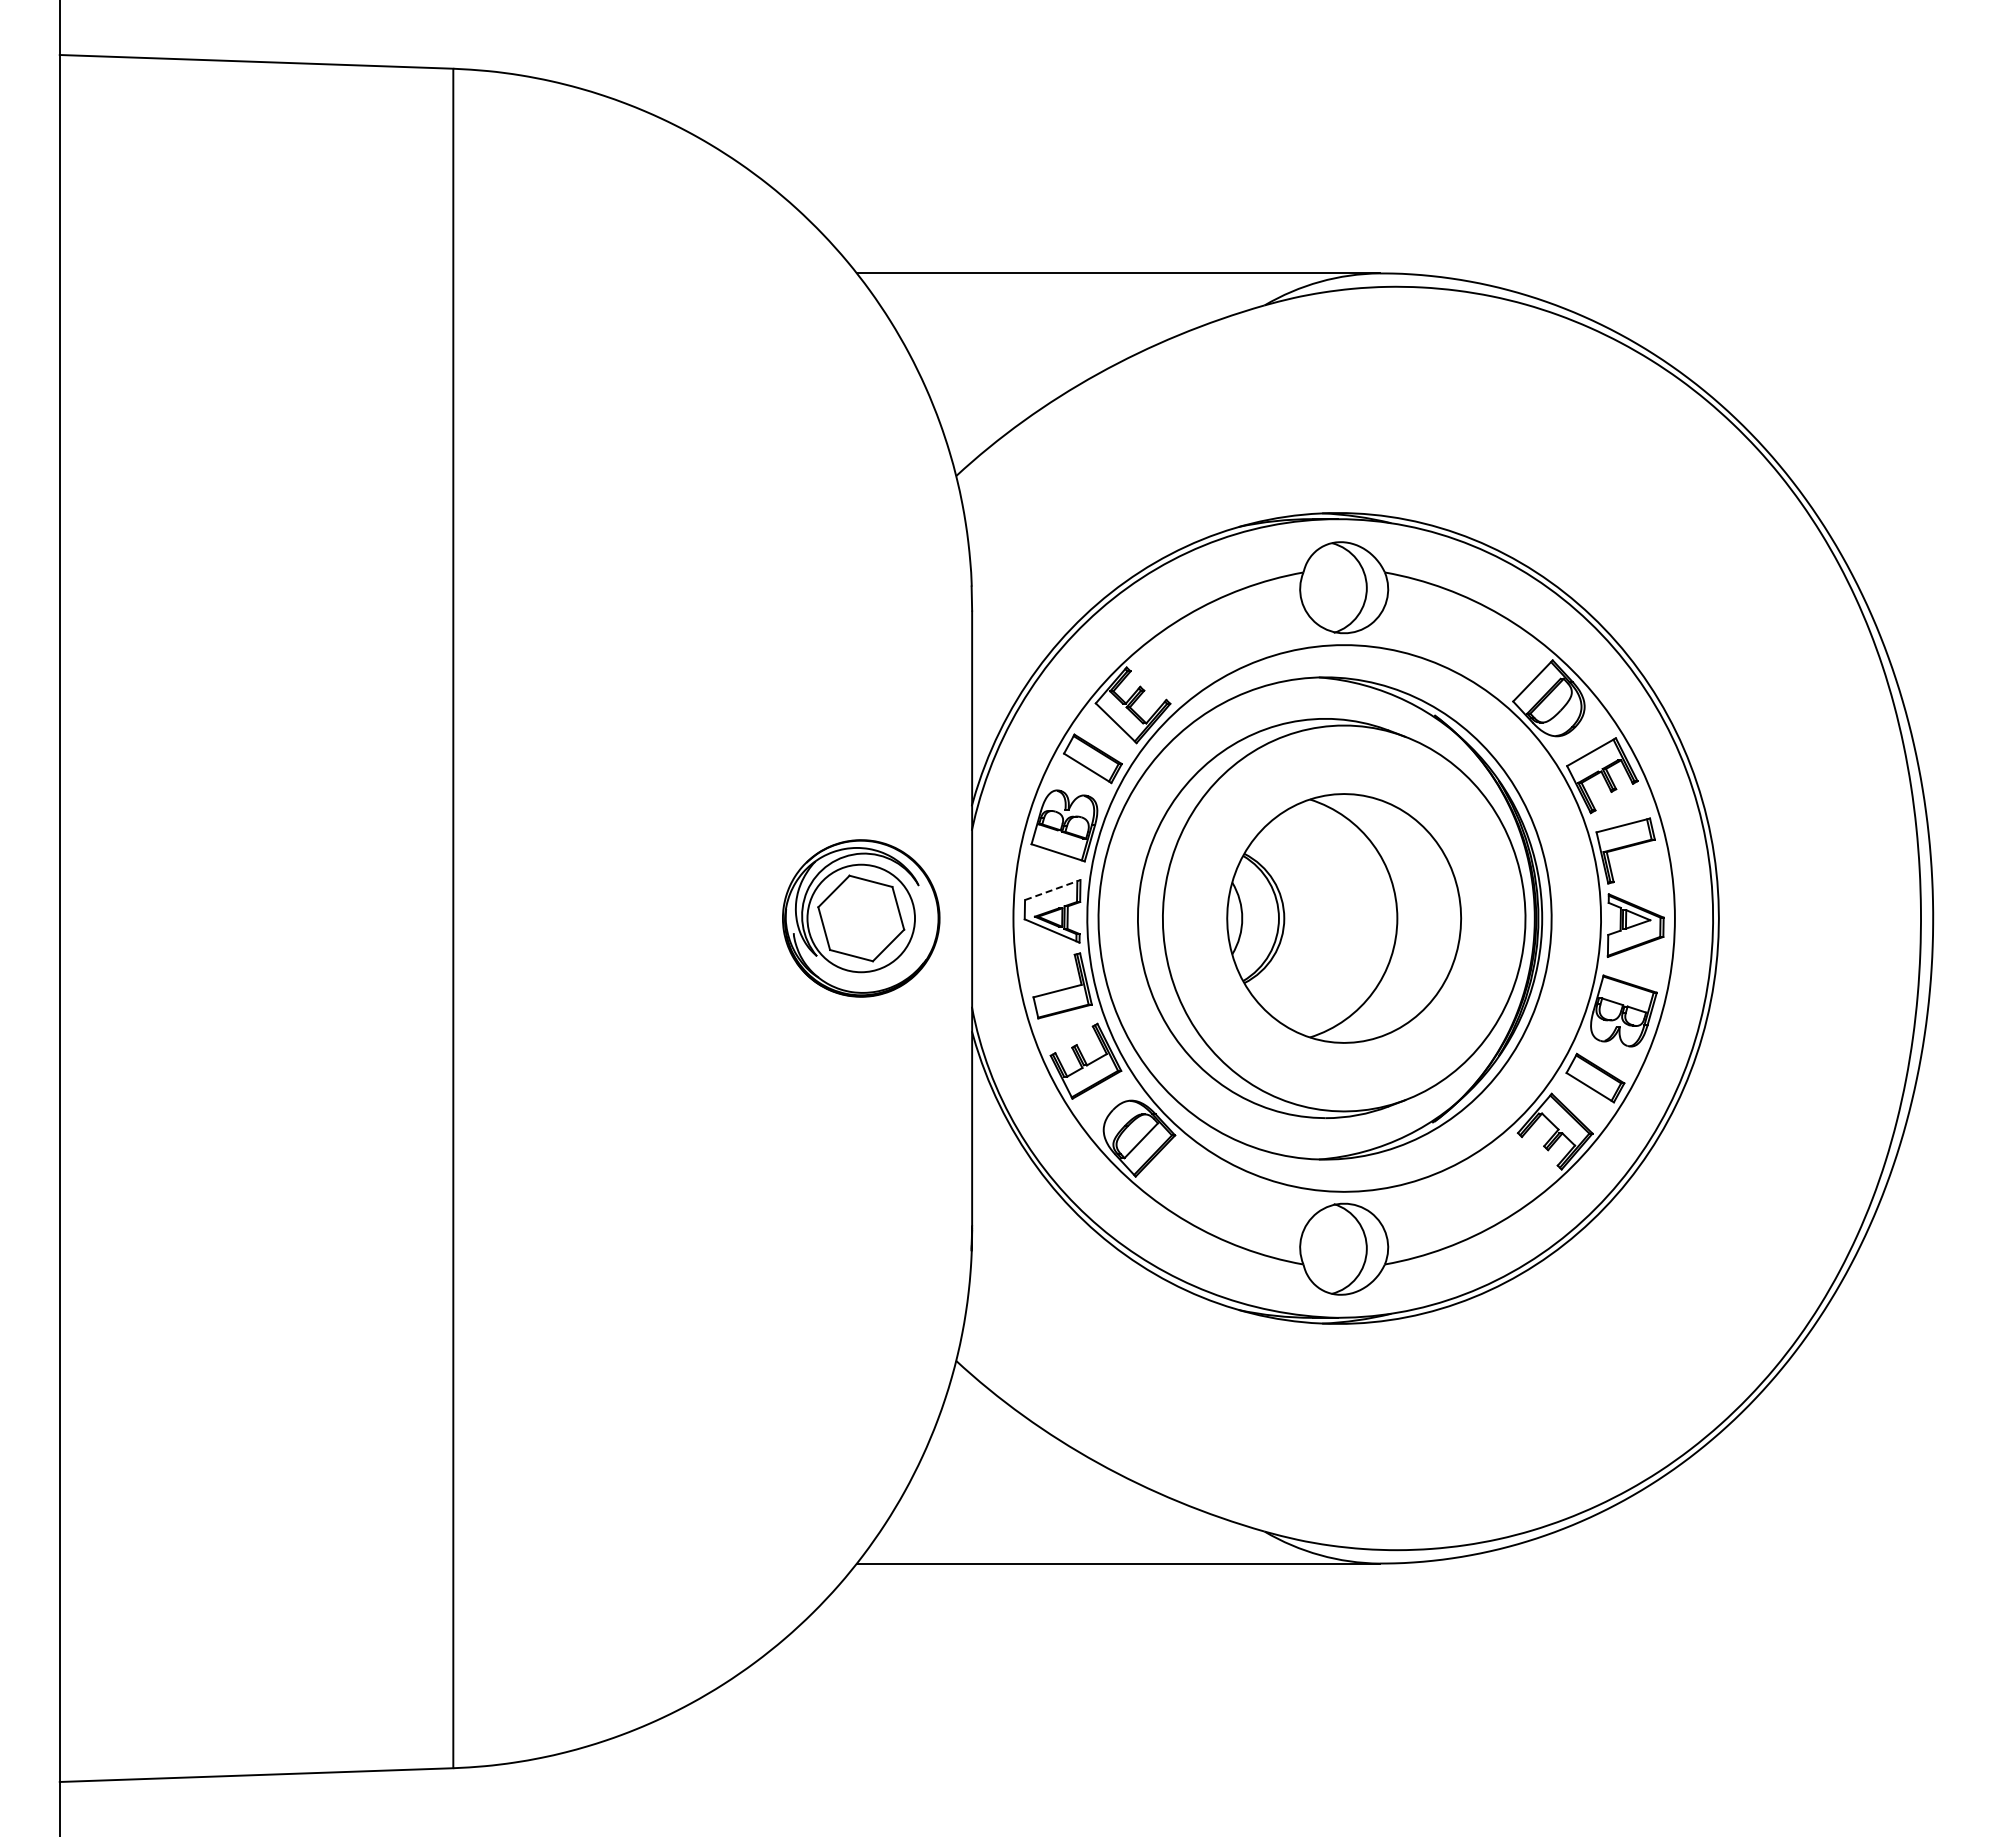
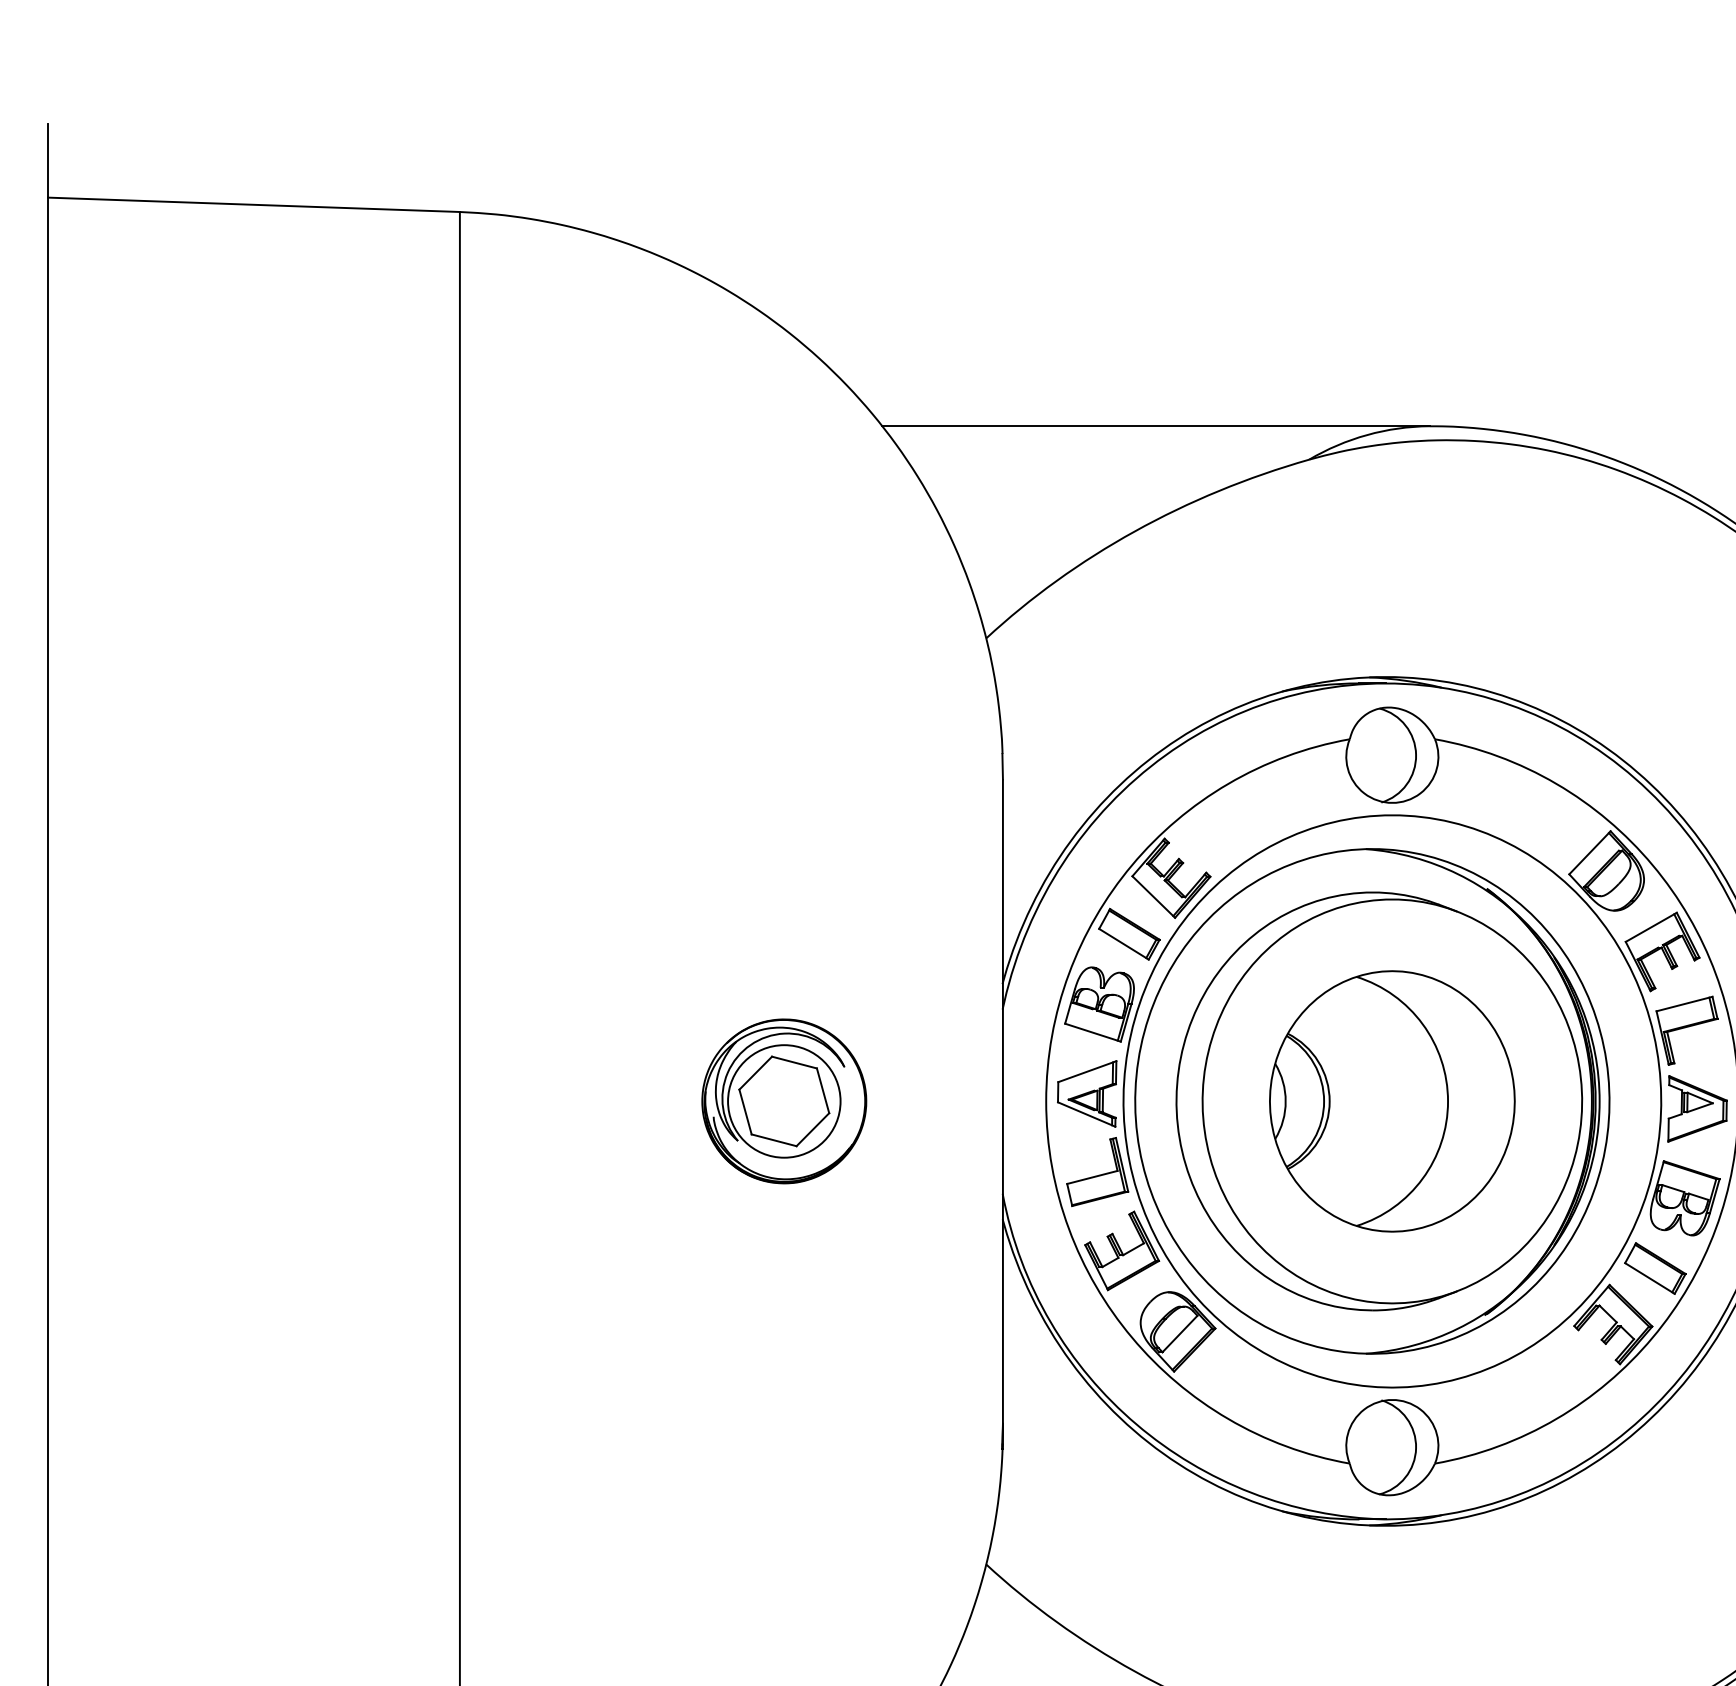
line: (1053, 889) -> (1088, 1071), dashed -> solid
part: (861, 918) -> (784, 1101), moved

